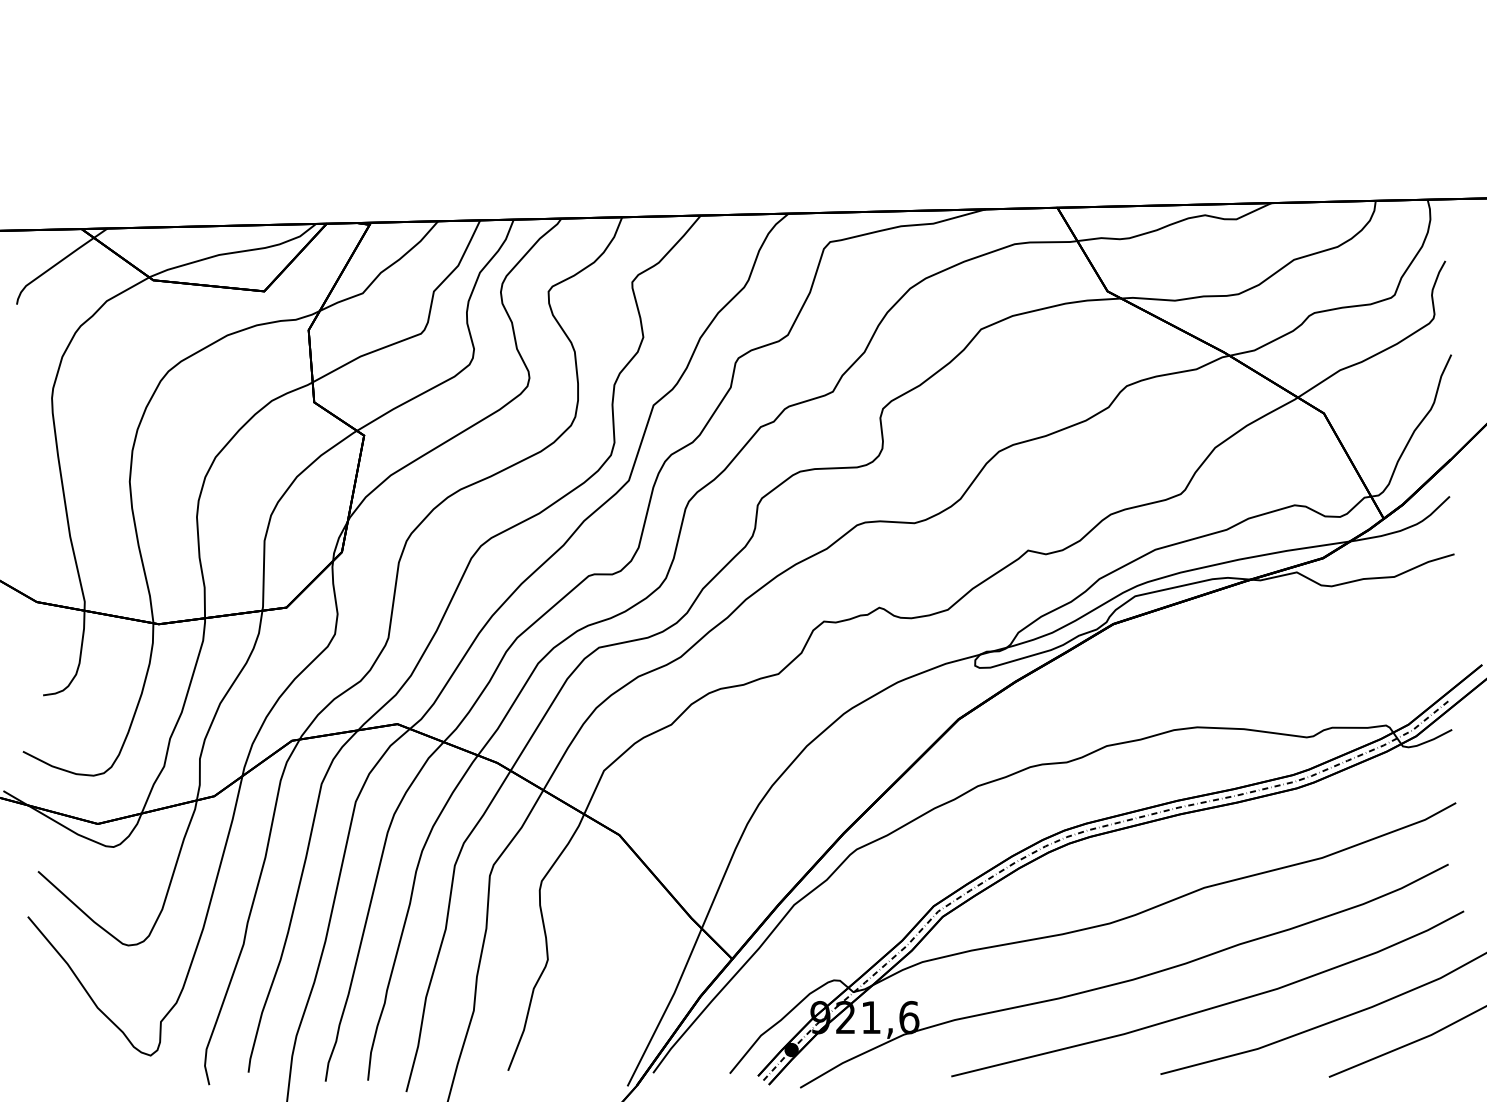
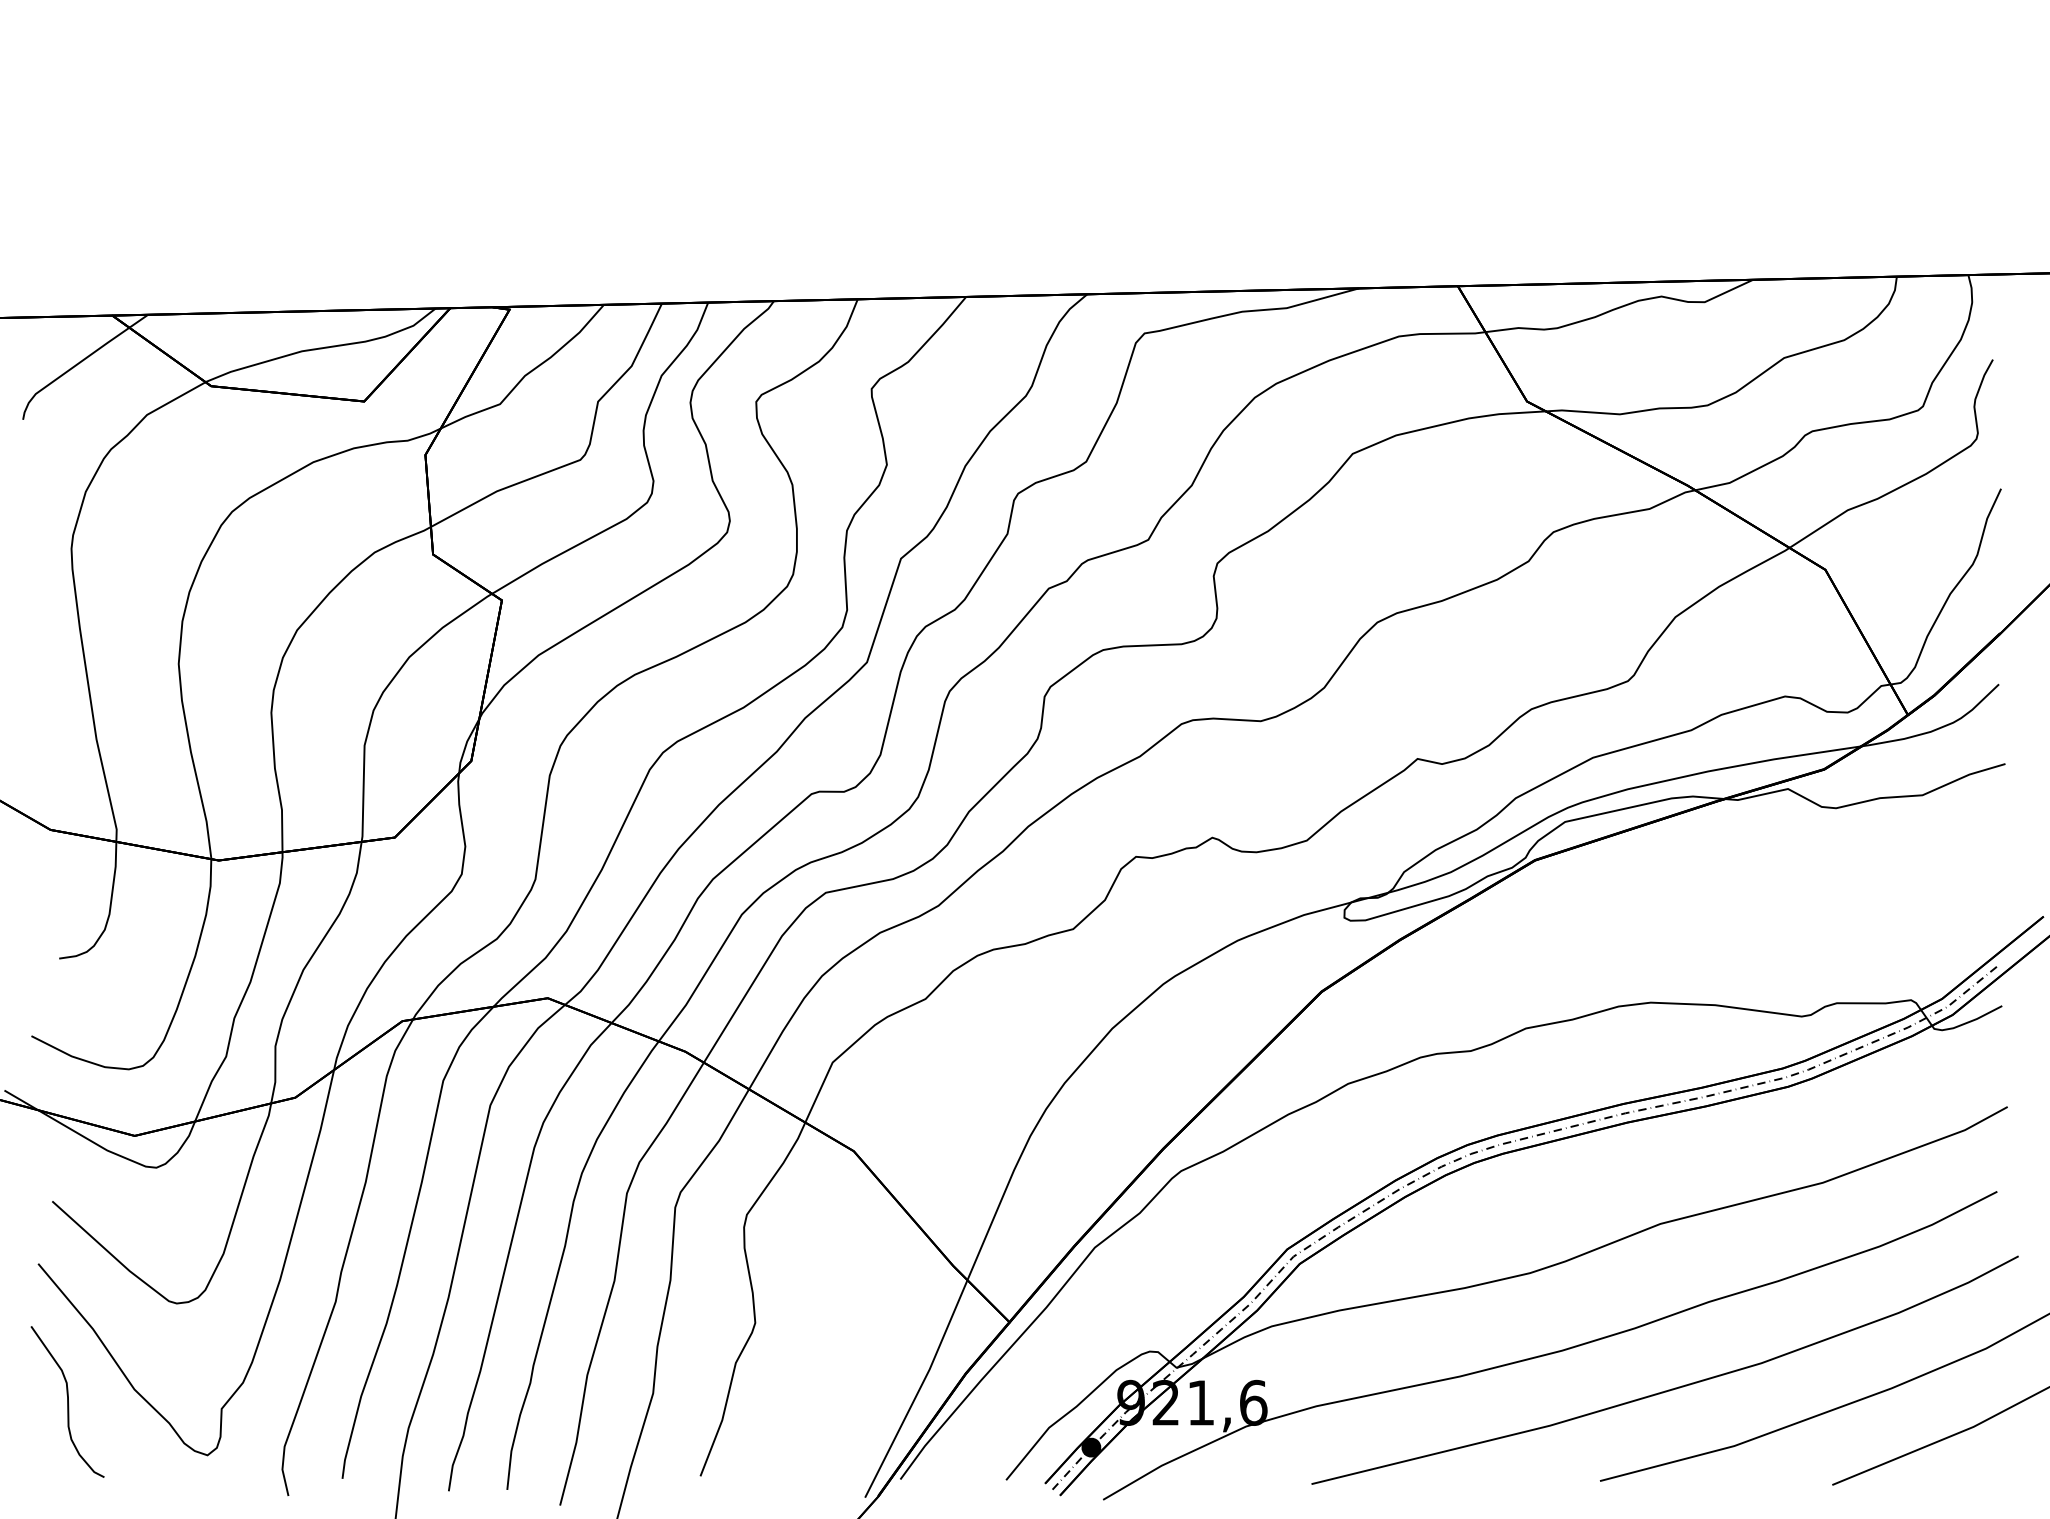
curve: (49, 1016) -> (67, 1401), added

